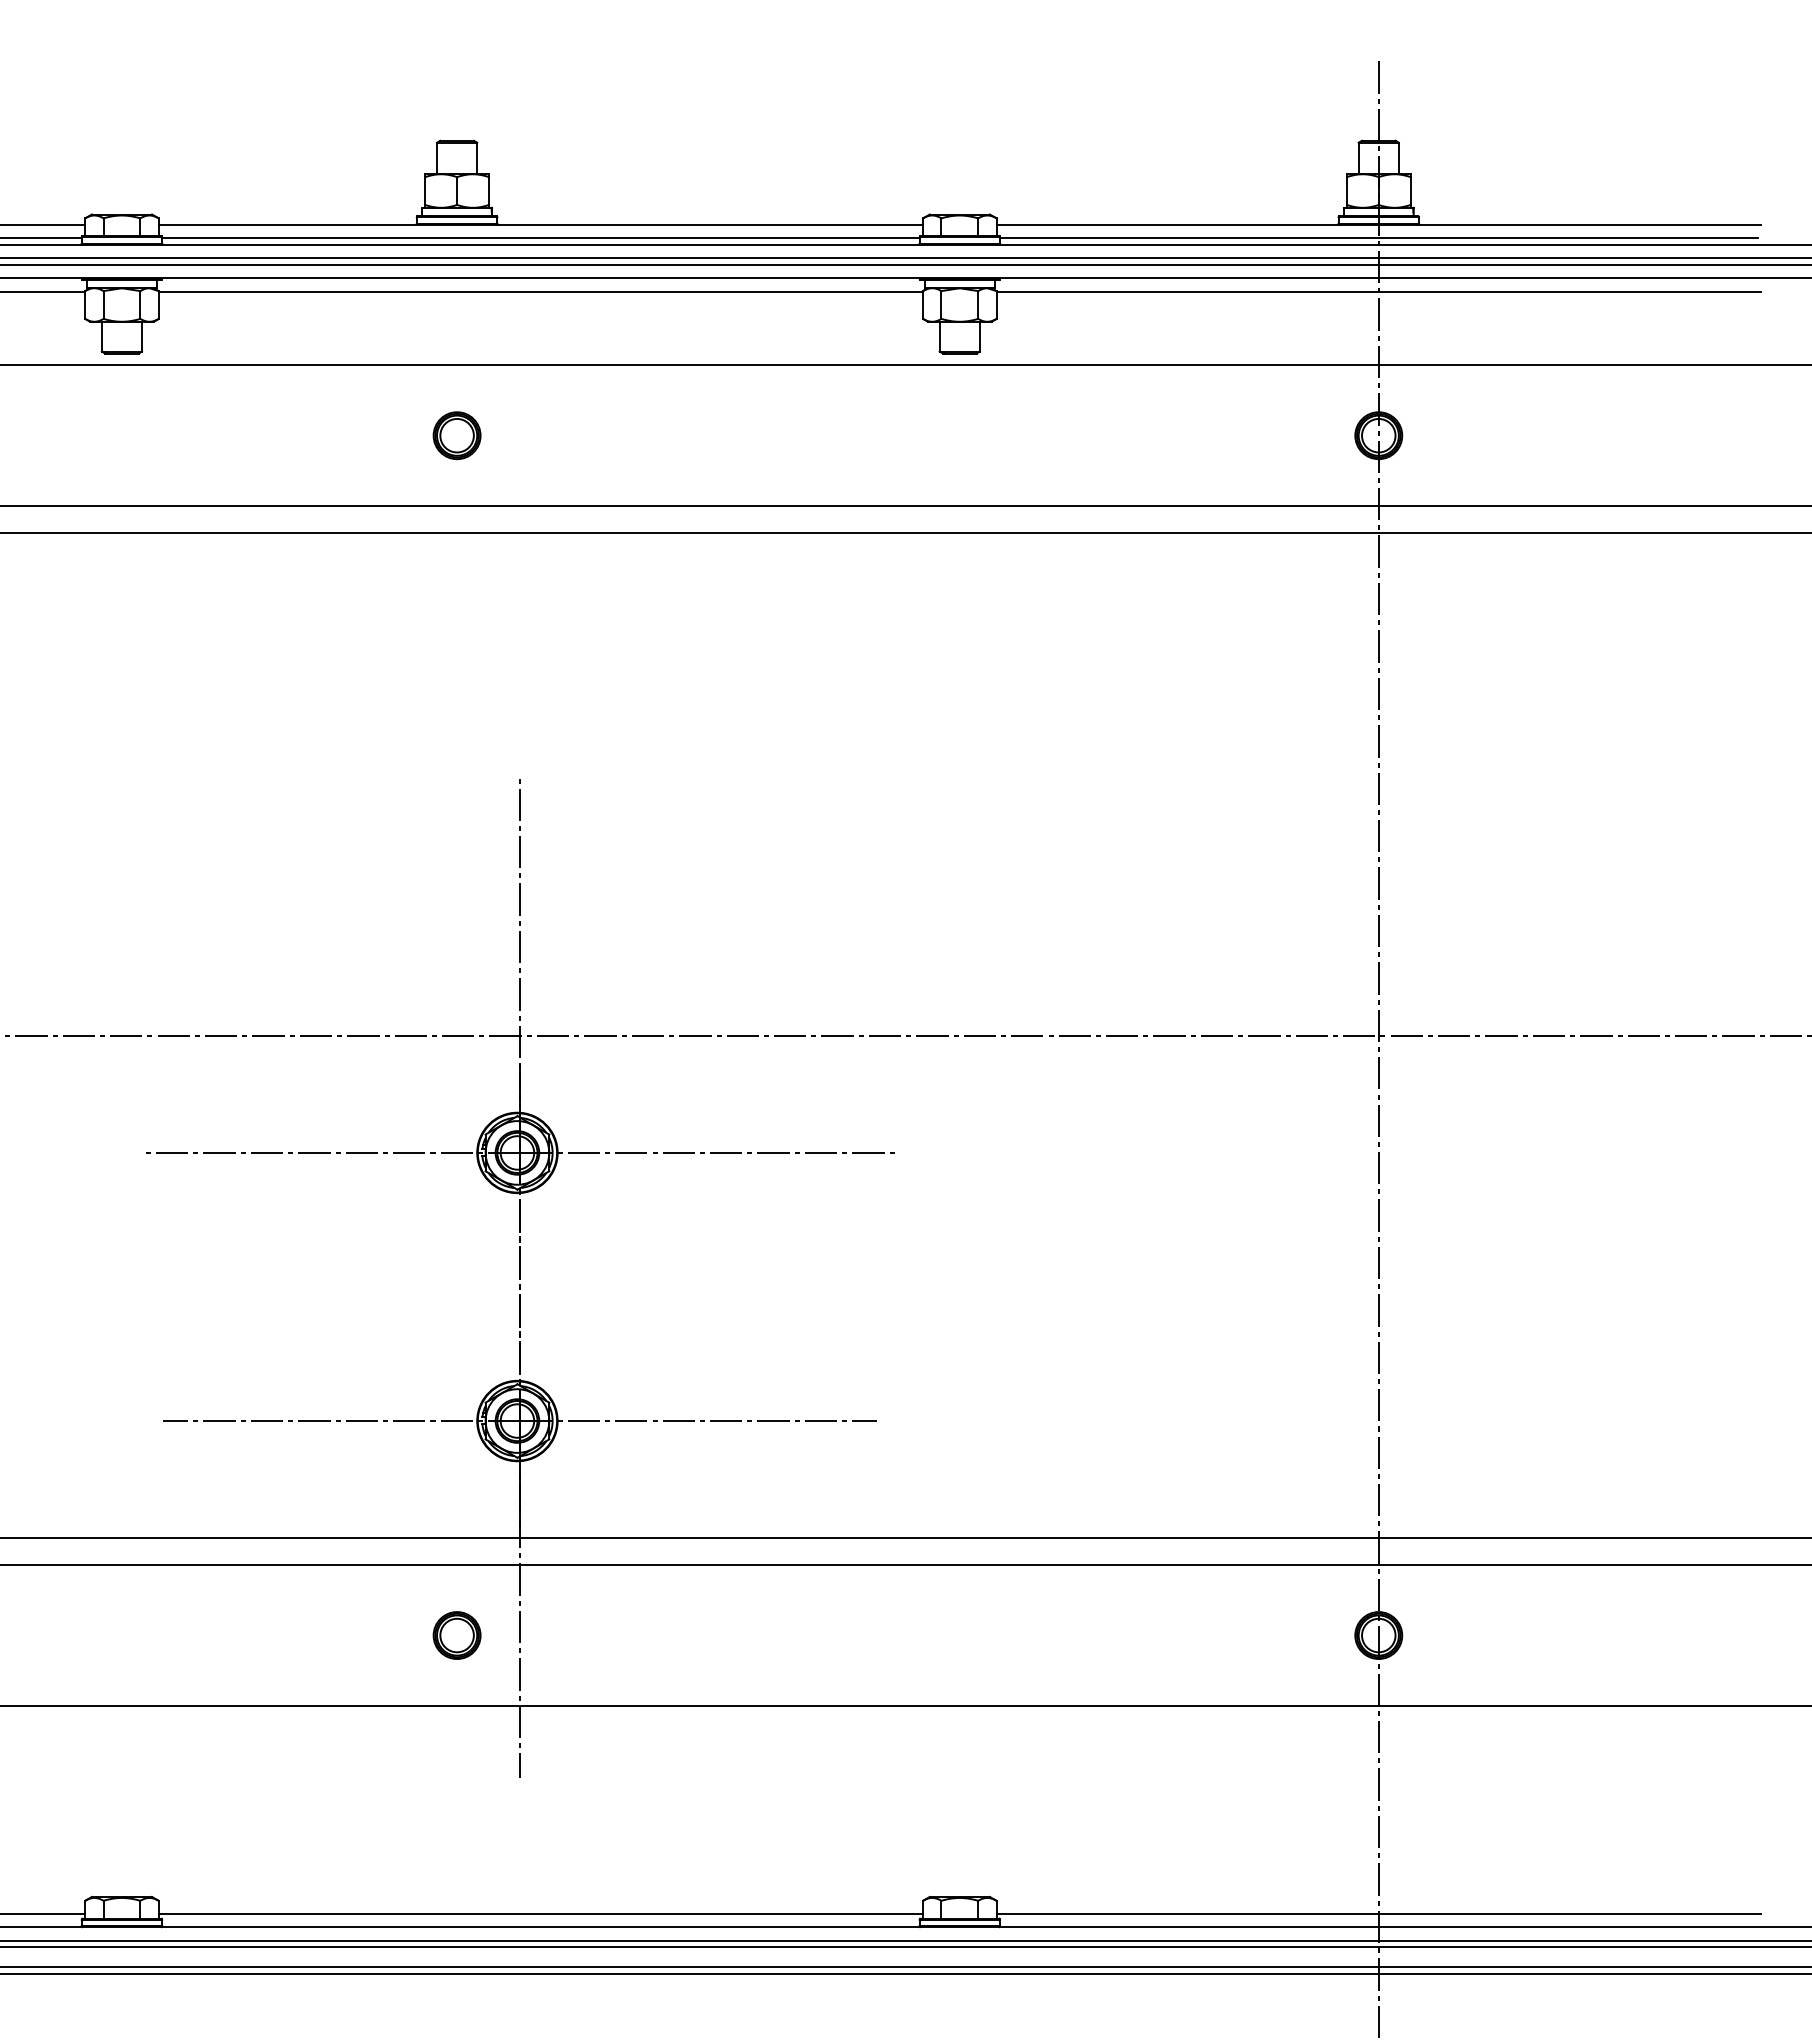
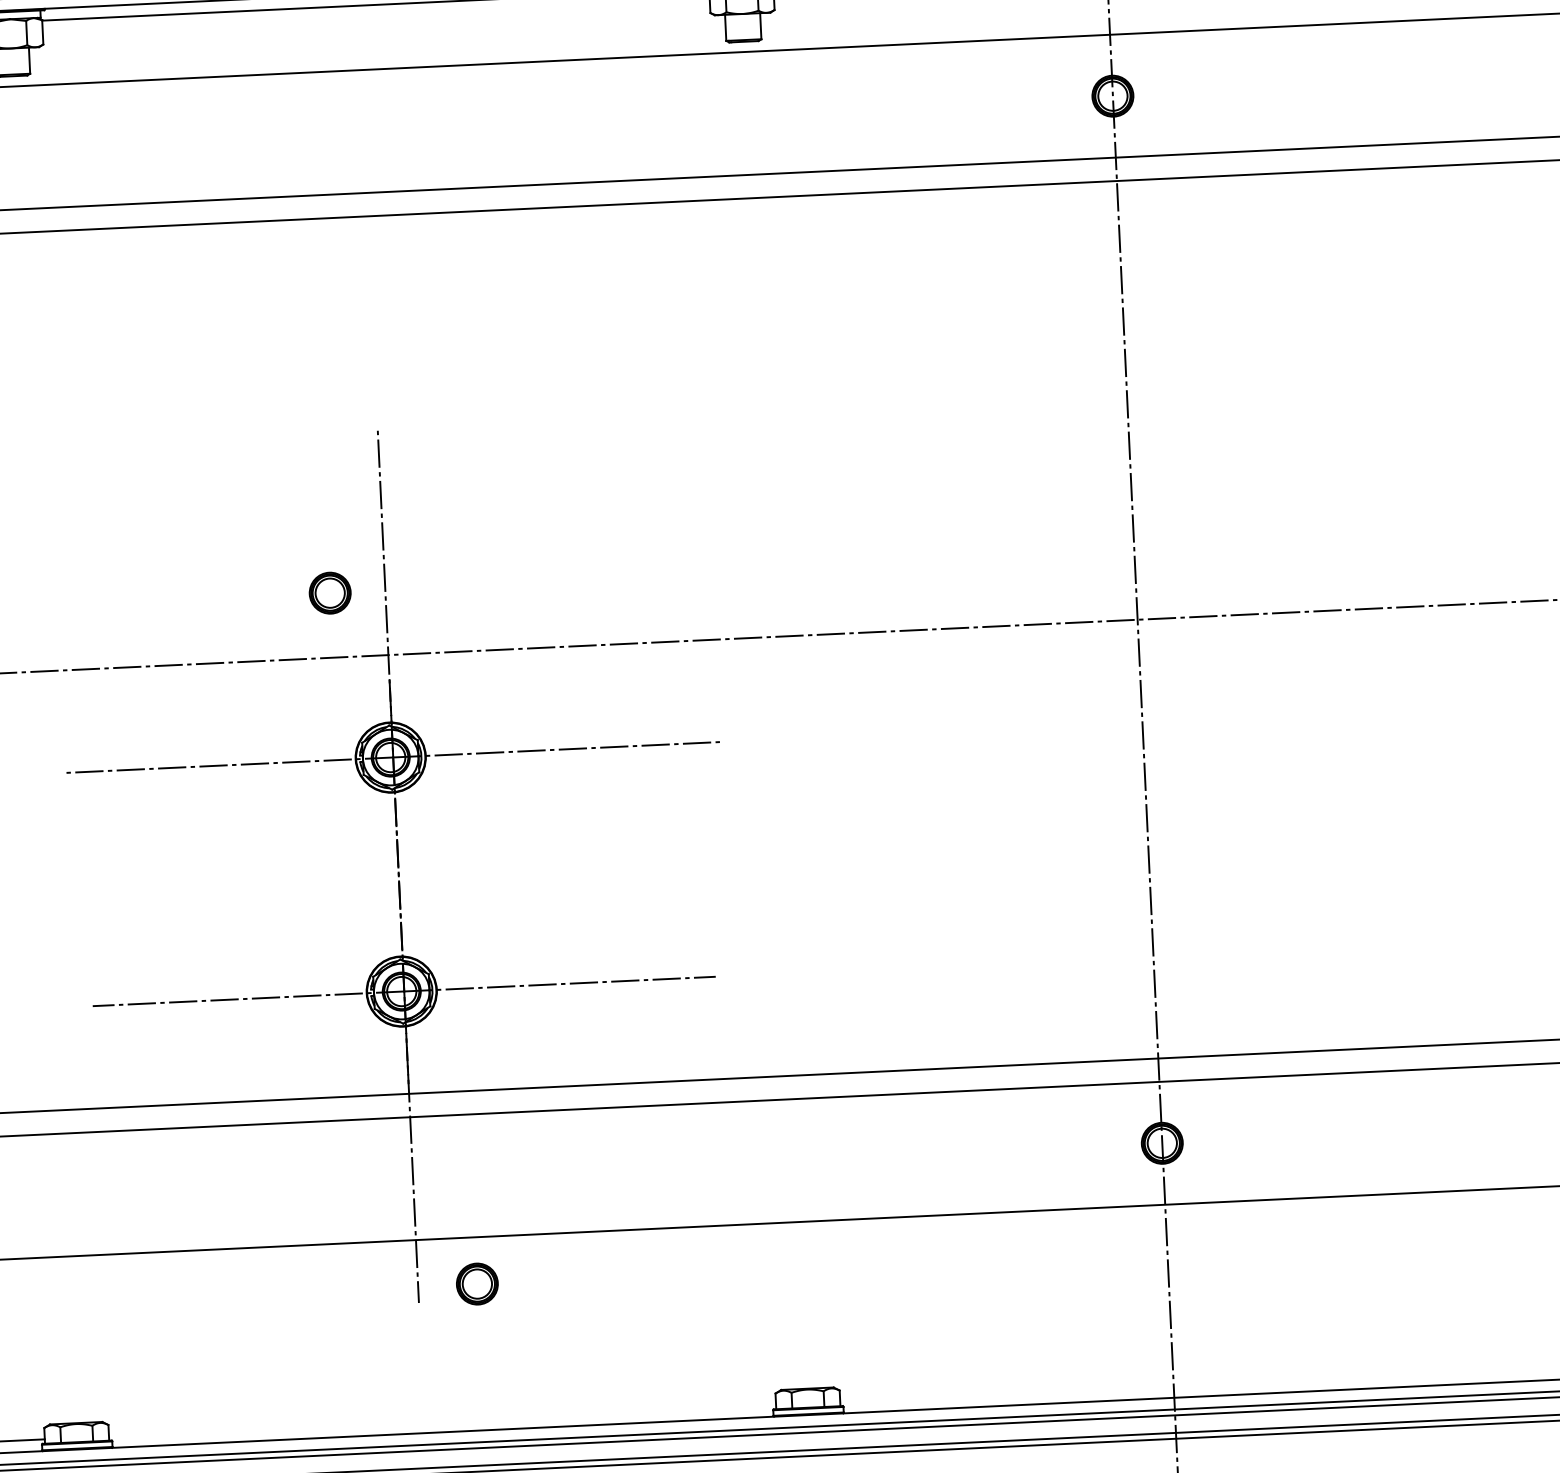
part: (456, 435) -> (329, 593), moved
part: (456, 1635) -> (476, 1284), moved
line: (540, 1913) -> (442, 1420), removed
line: (1378, 1913) -> (1173, 1385), removed

